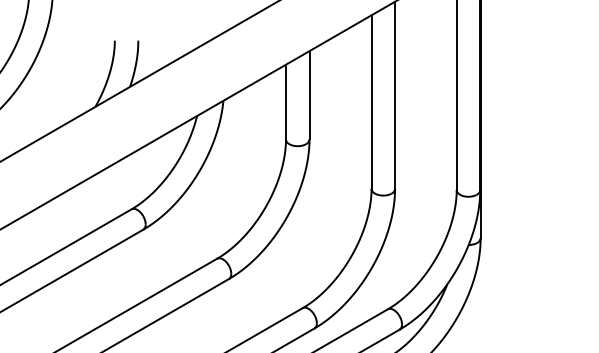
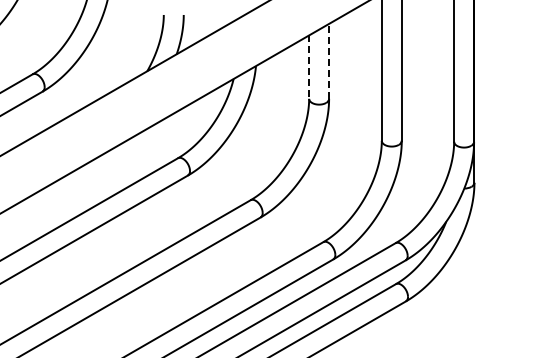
line: (309, 94) -> (329, 60), solid -> dashed
line: (286, 102) -> (309, 67), solid -> dashed

